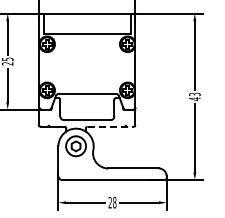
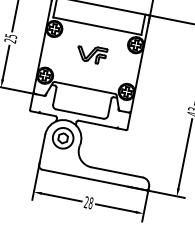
part: (87, 60) -> (91, 53), added
line: (111, 126) -> (103, 125), dashed -> solid

